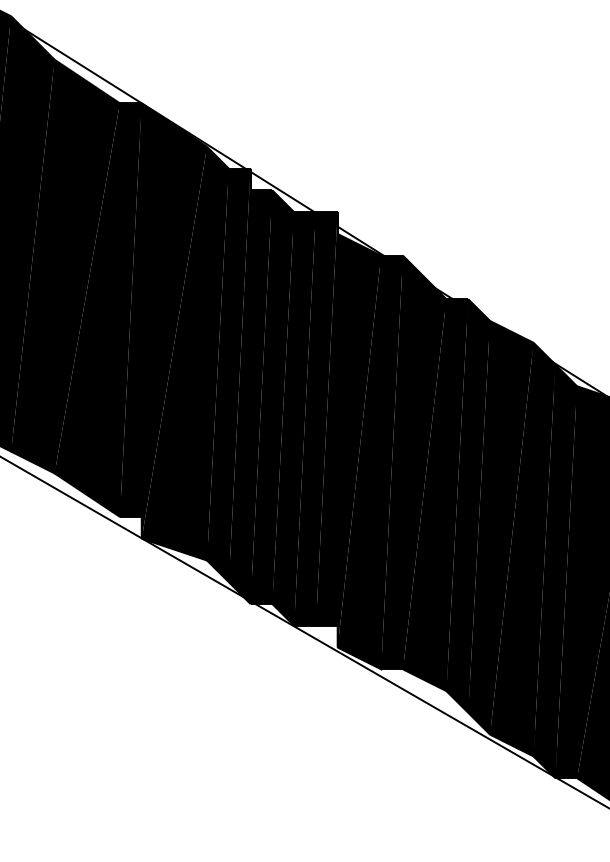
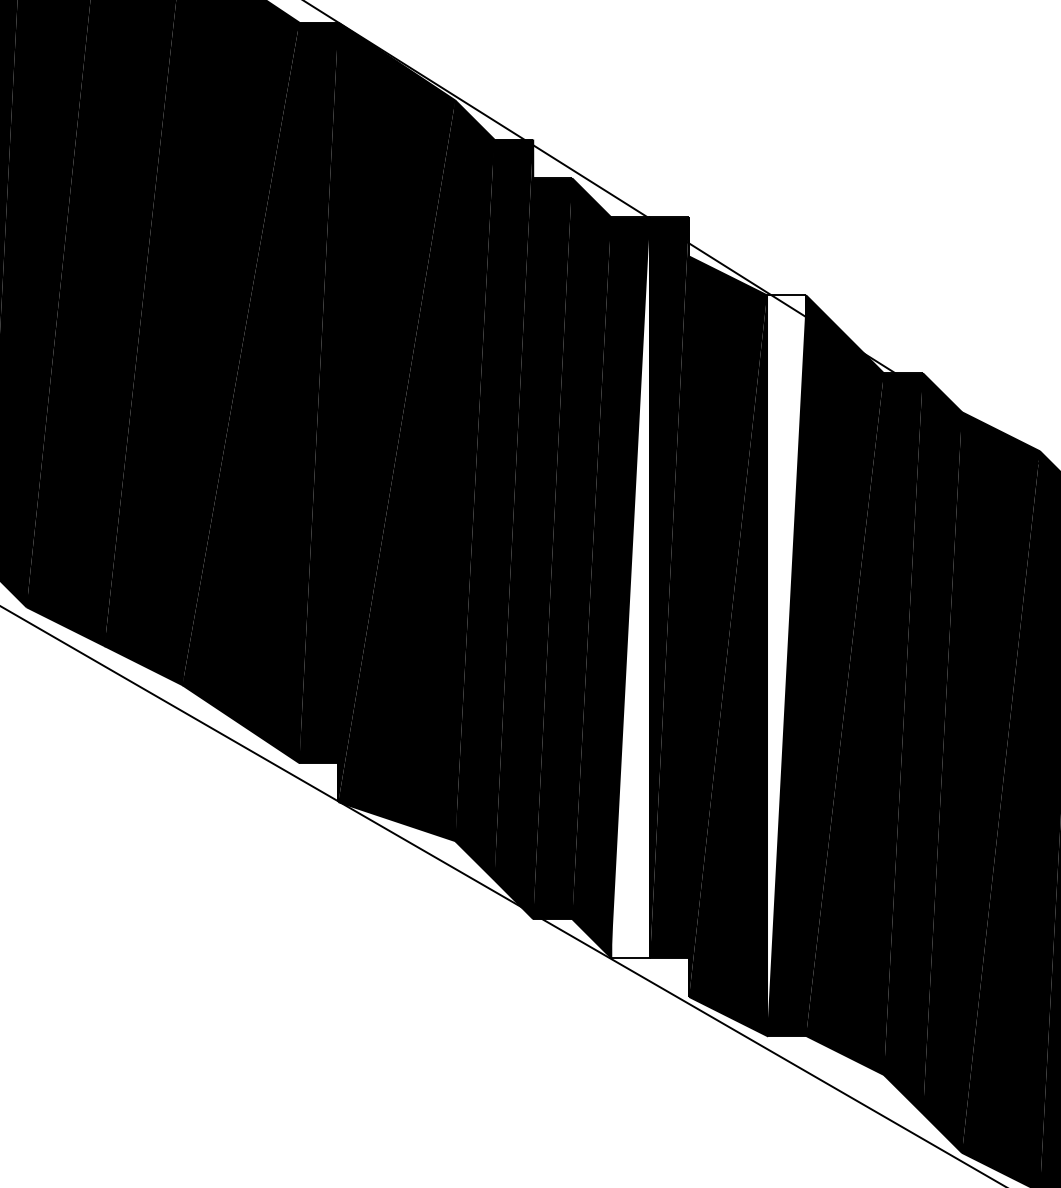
fill: (304, 418) -> (629, 586), removed
fill: (391, 462) -> (785, 665), removed

